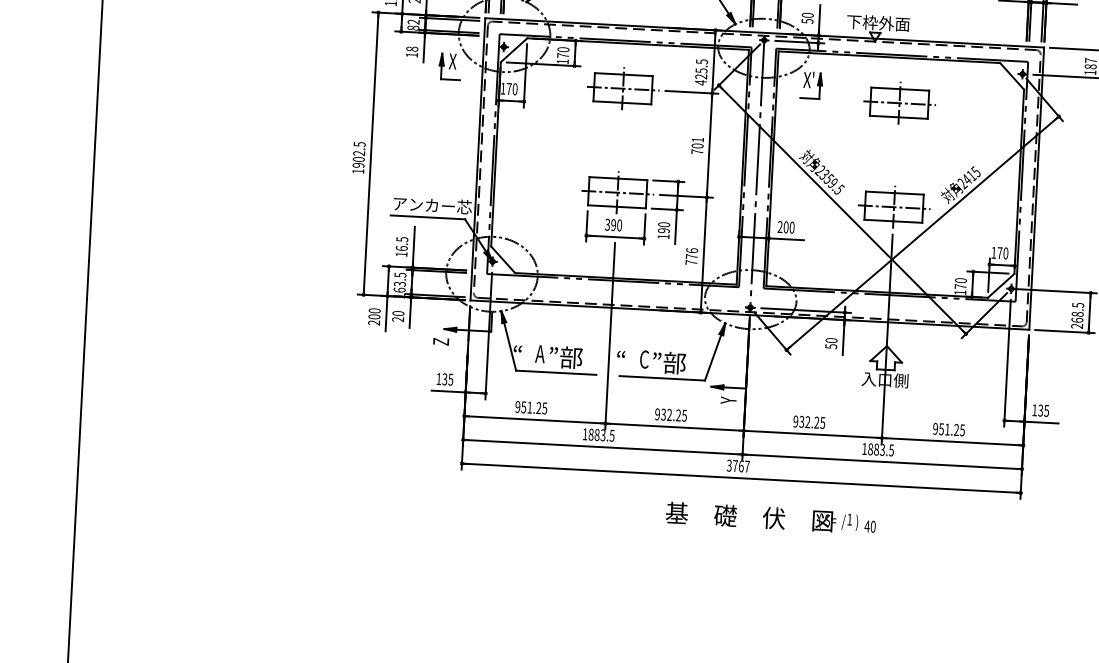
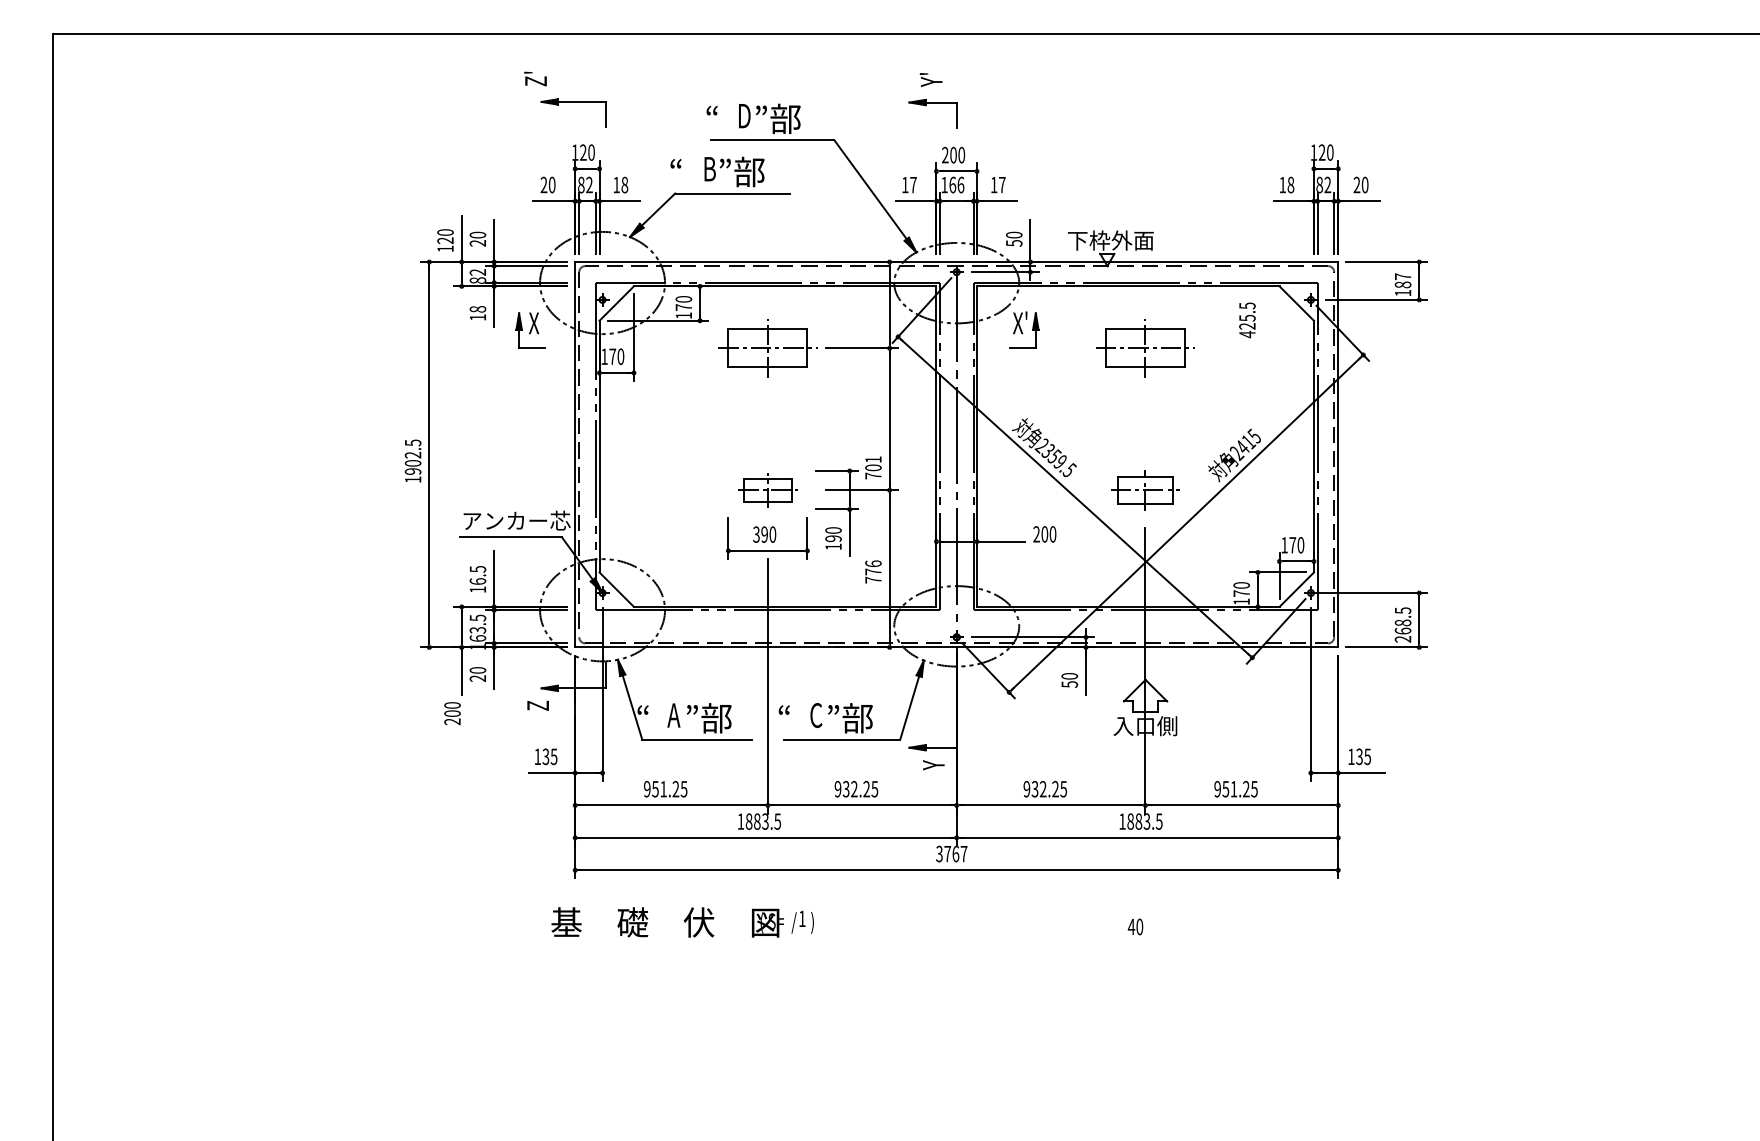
text: (701, 72) -> (1247, 320), moved
text: (697, 145) -> (873, 467), moved
part: (617, 192) -> (767, 490), size x0.6
part: (894, 207) -> (1145, 490), size x0.7
text: (785, 227) -> (1044, 534), moved
text: (374, 316) -> (452, 713), moved
text: (761, 517) -> (682, 922), moved

